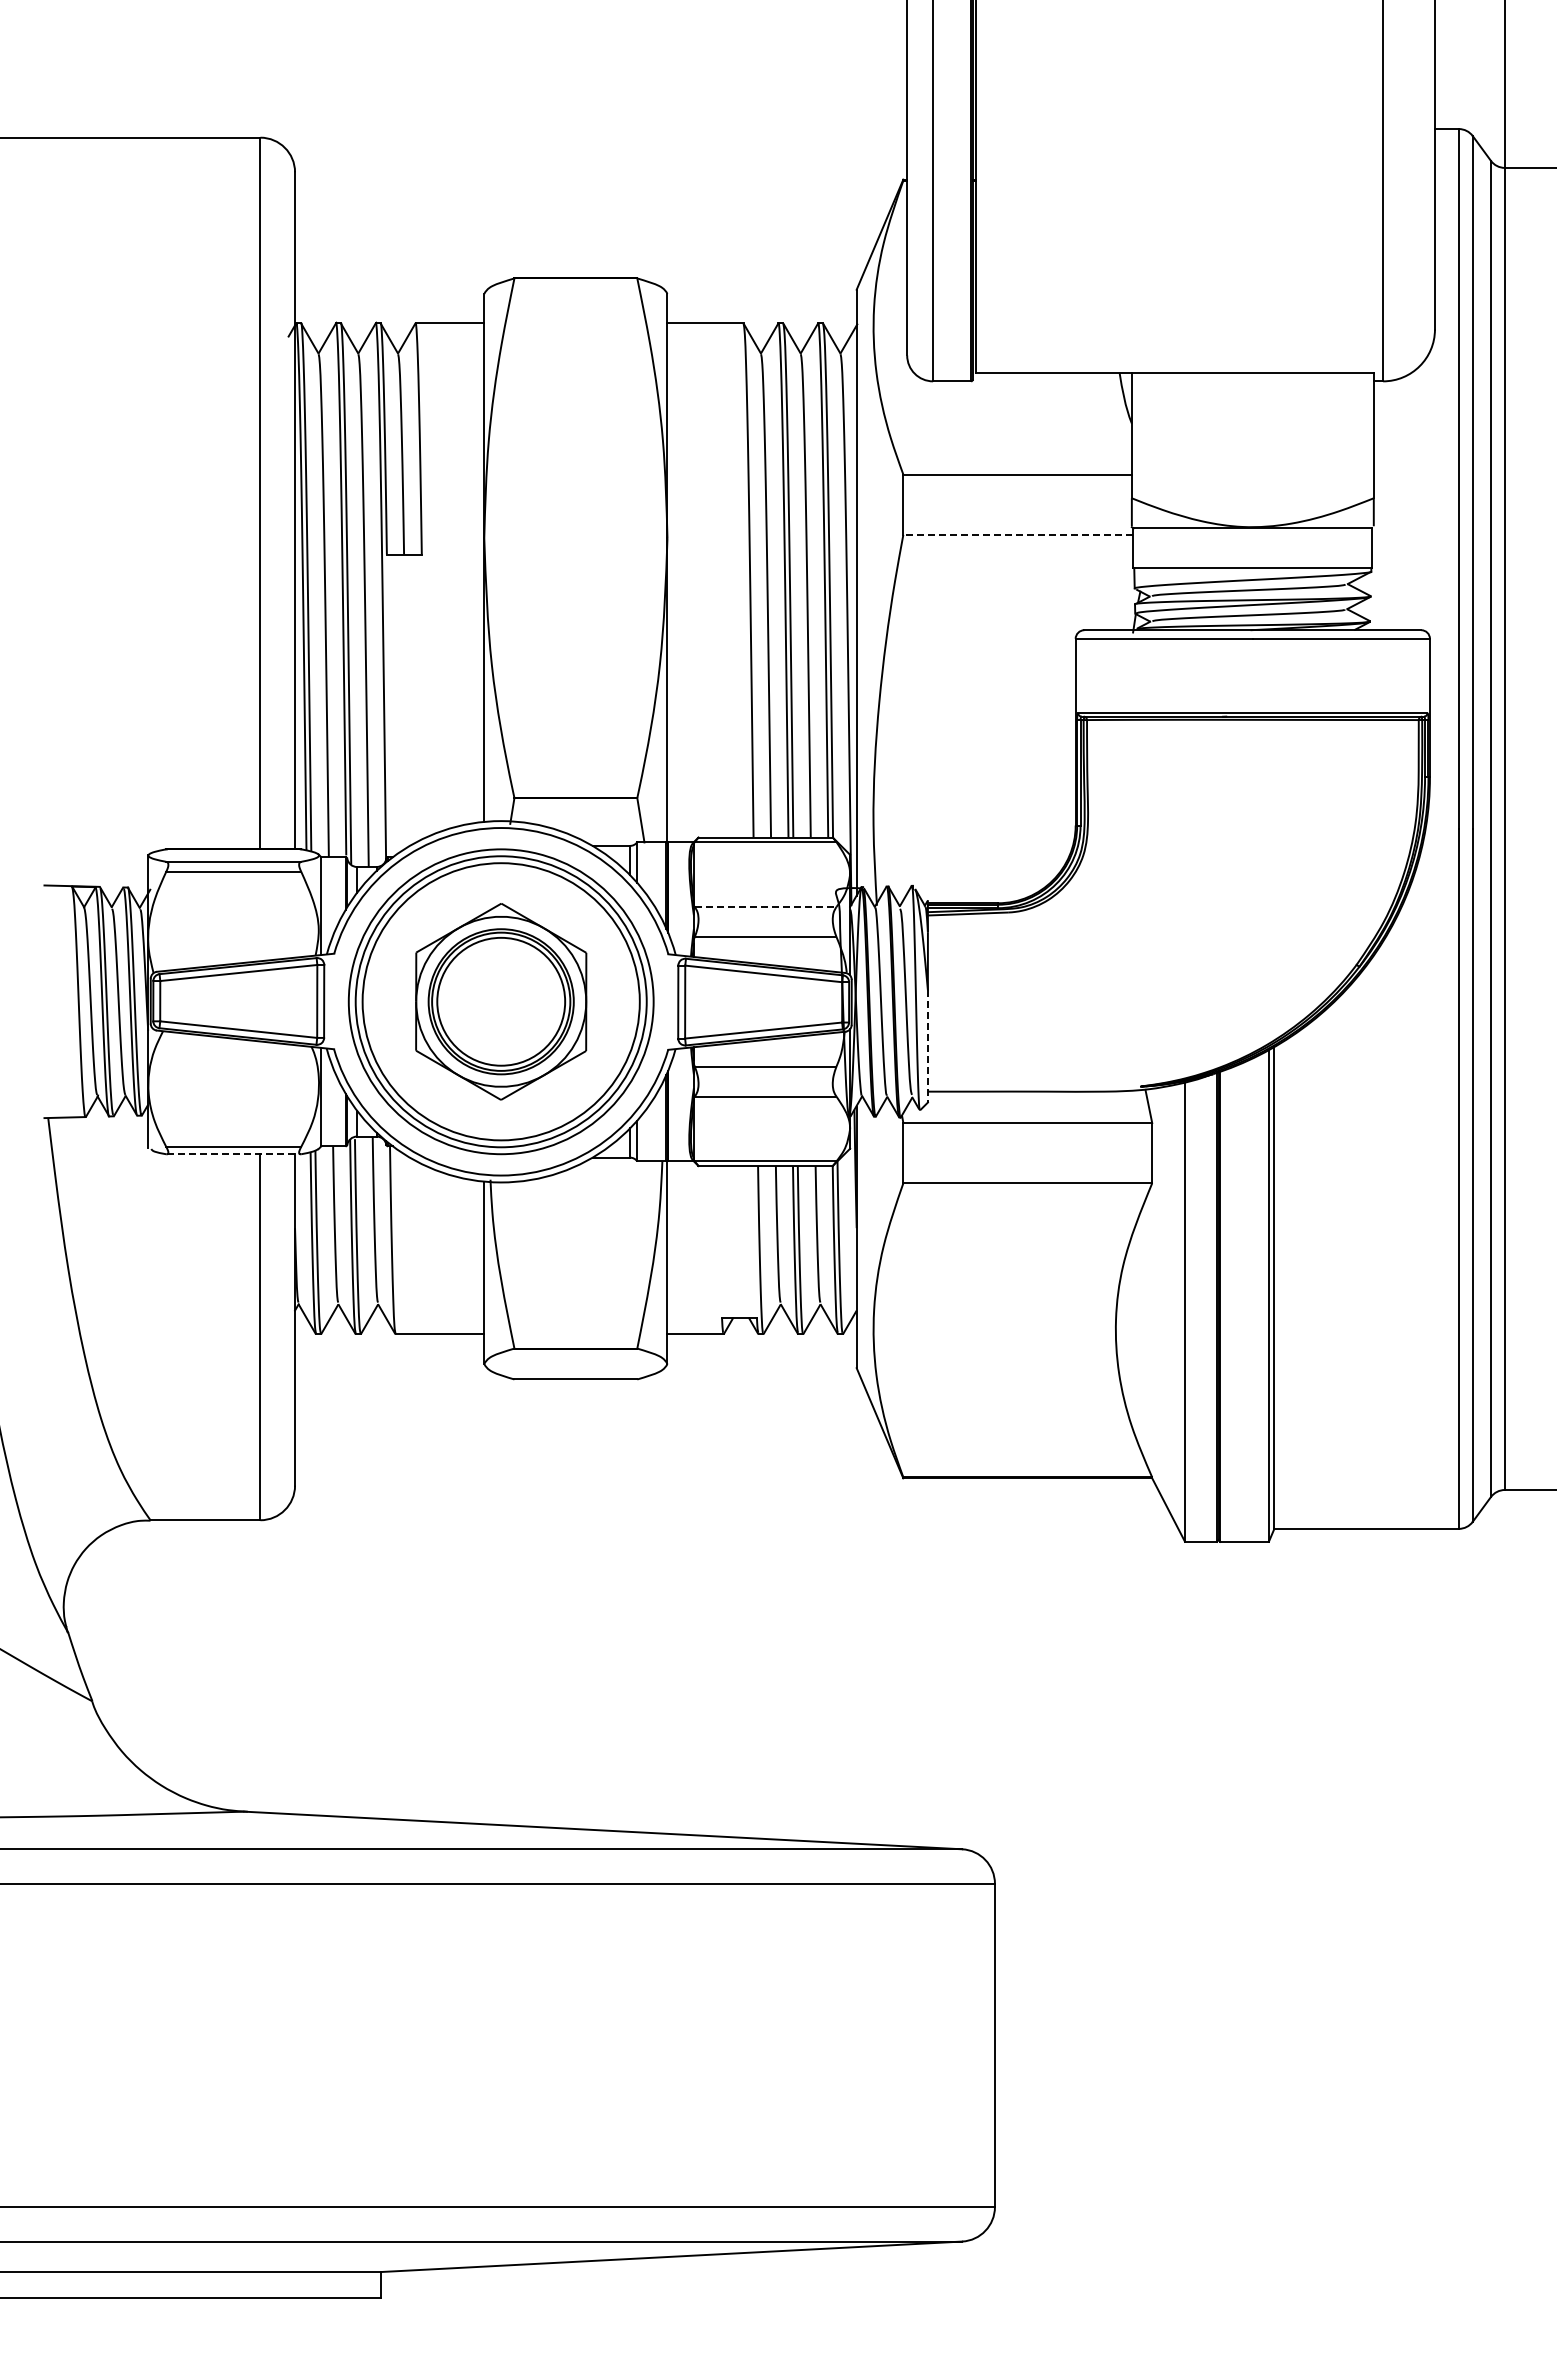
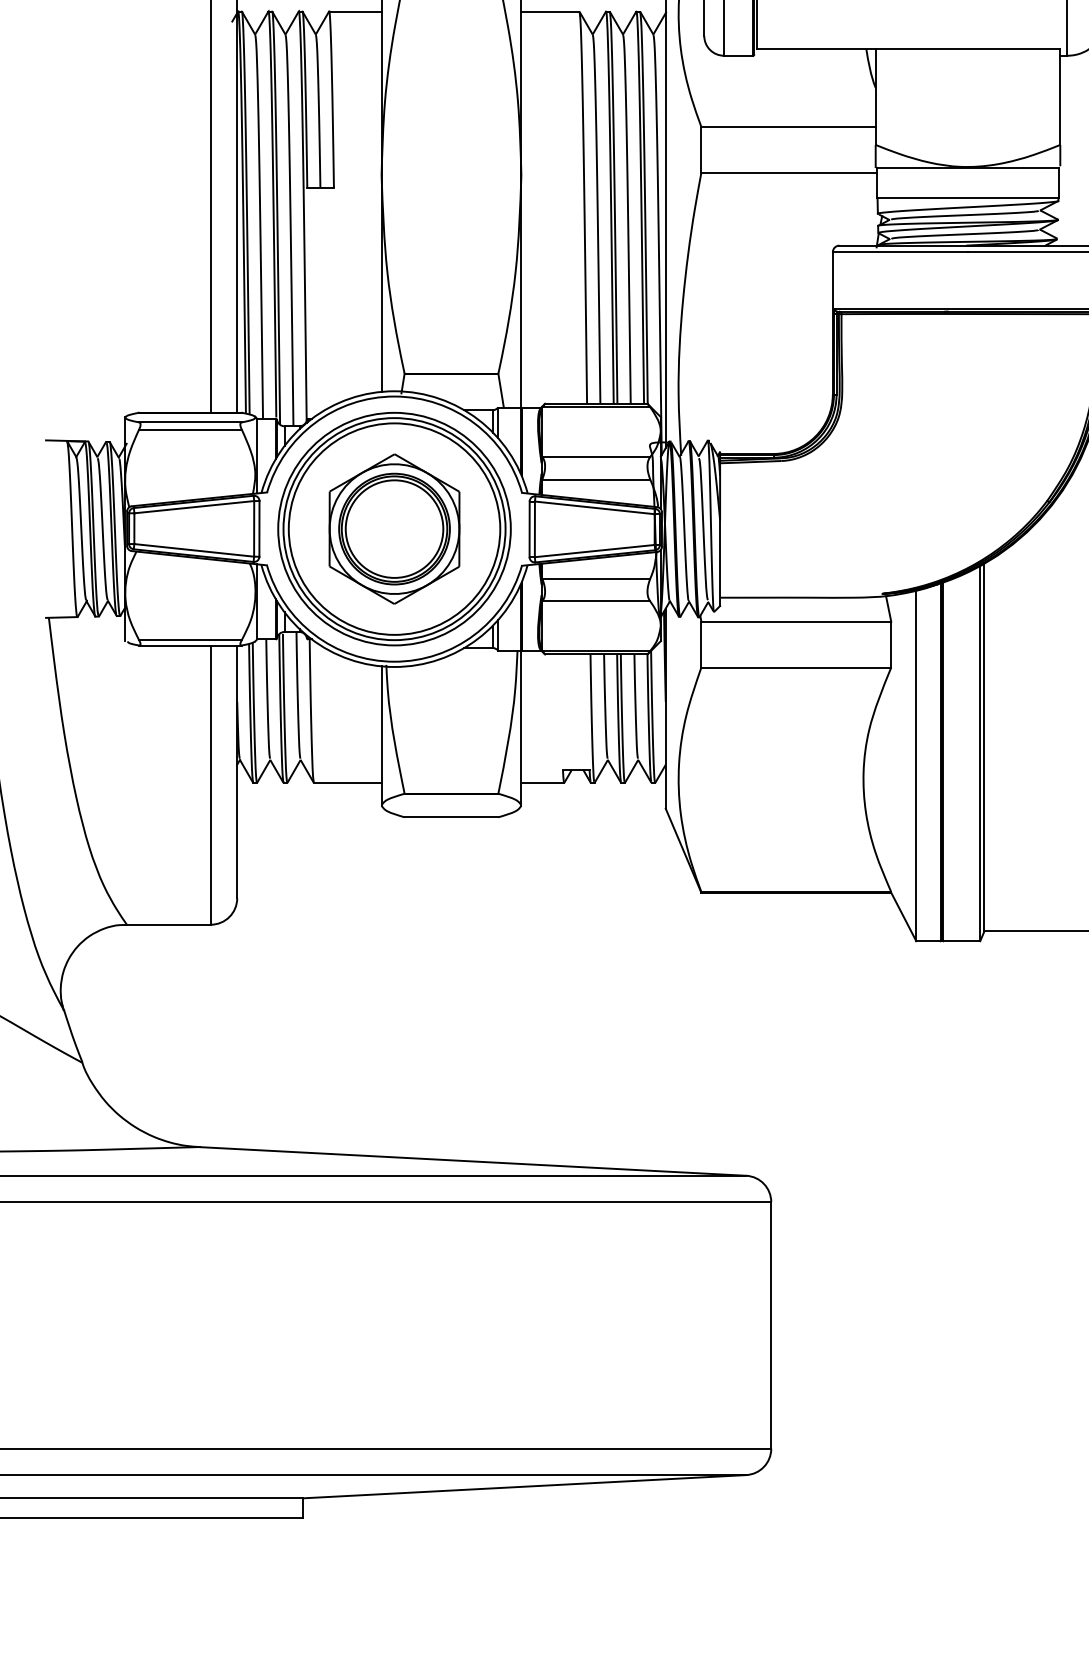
line: (1017, 534) -> (788, 172), dashed -> solid
line: (765, 907) -> (596, 457), dashed -> solid
line: (927, 1046) -> (719, 563), dashed -> solid
line: (233, 1154) -> (190, 645), dashed -> solid

